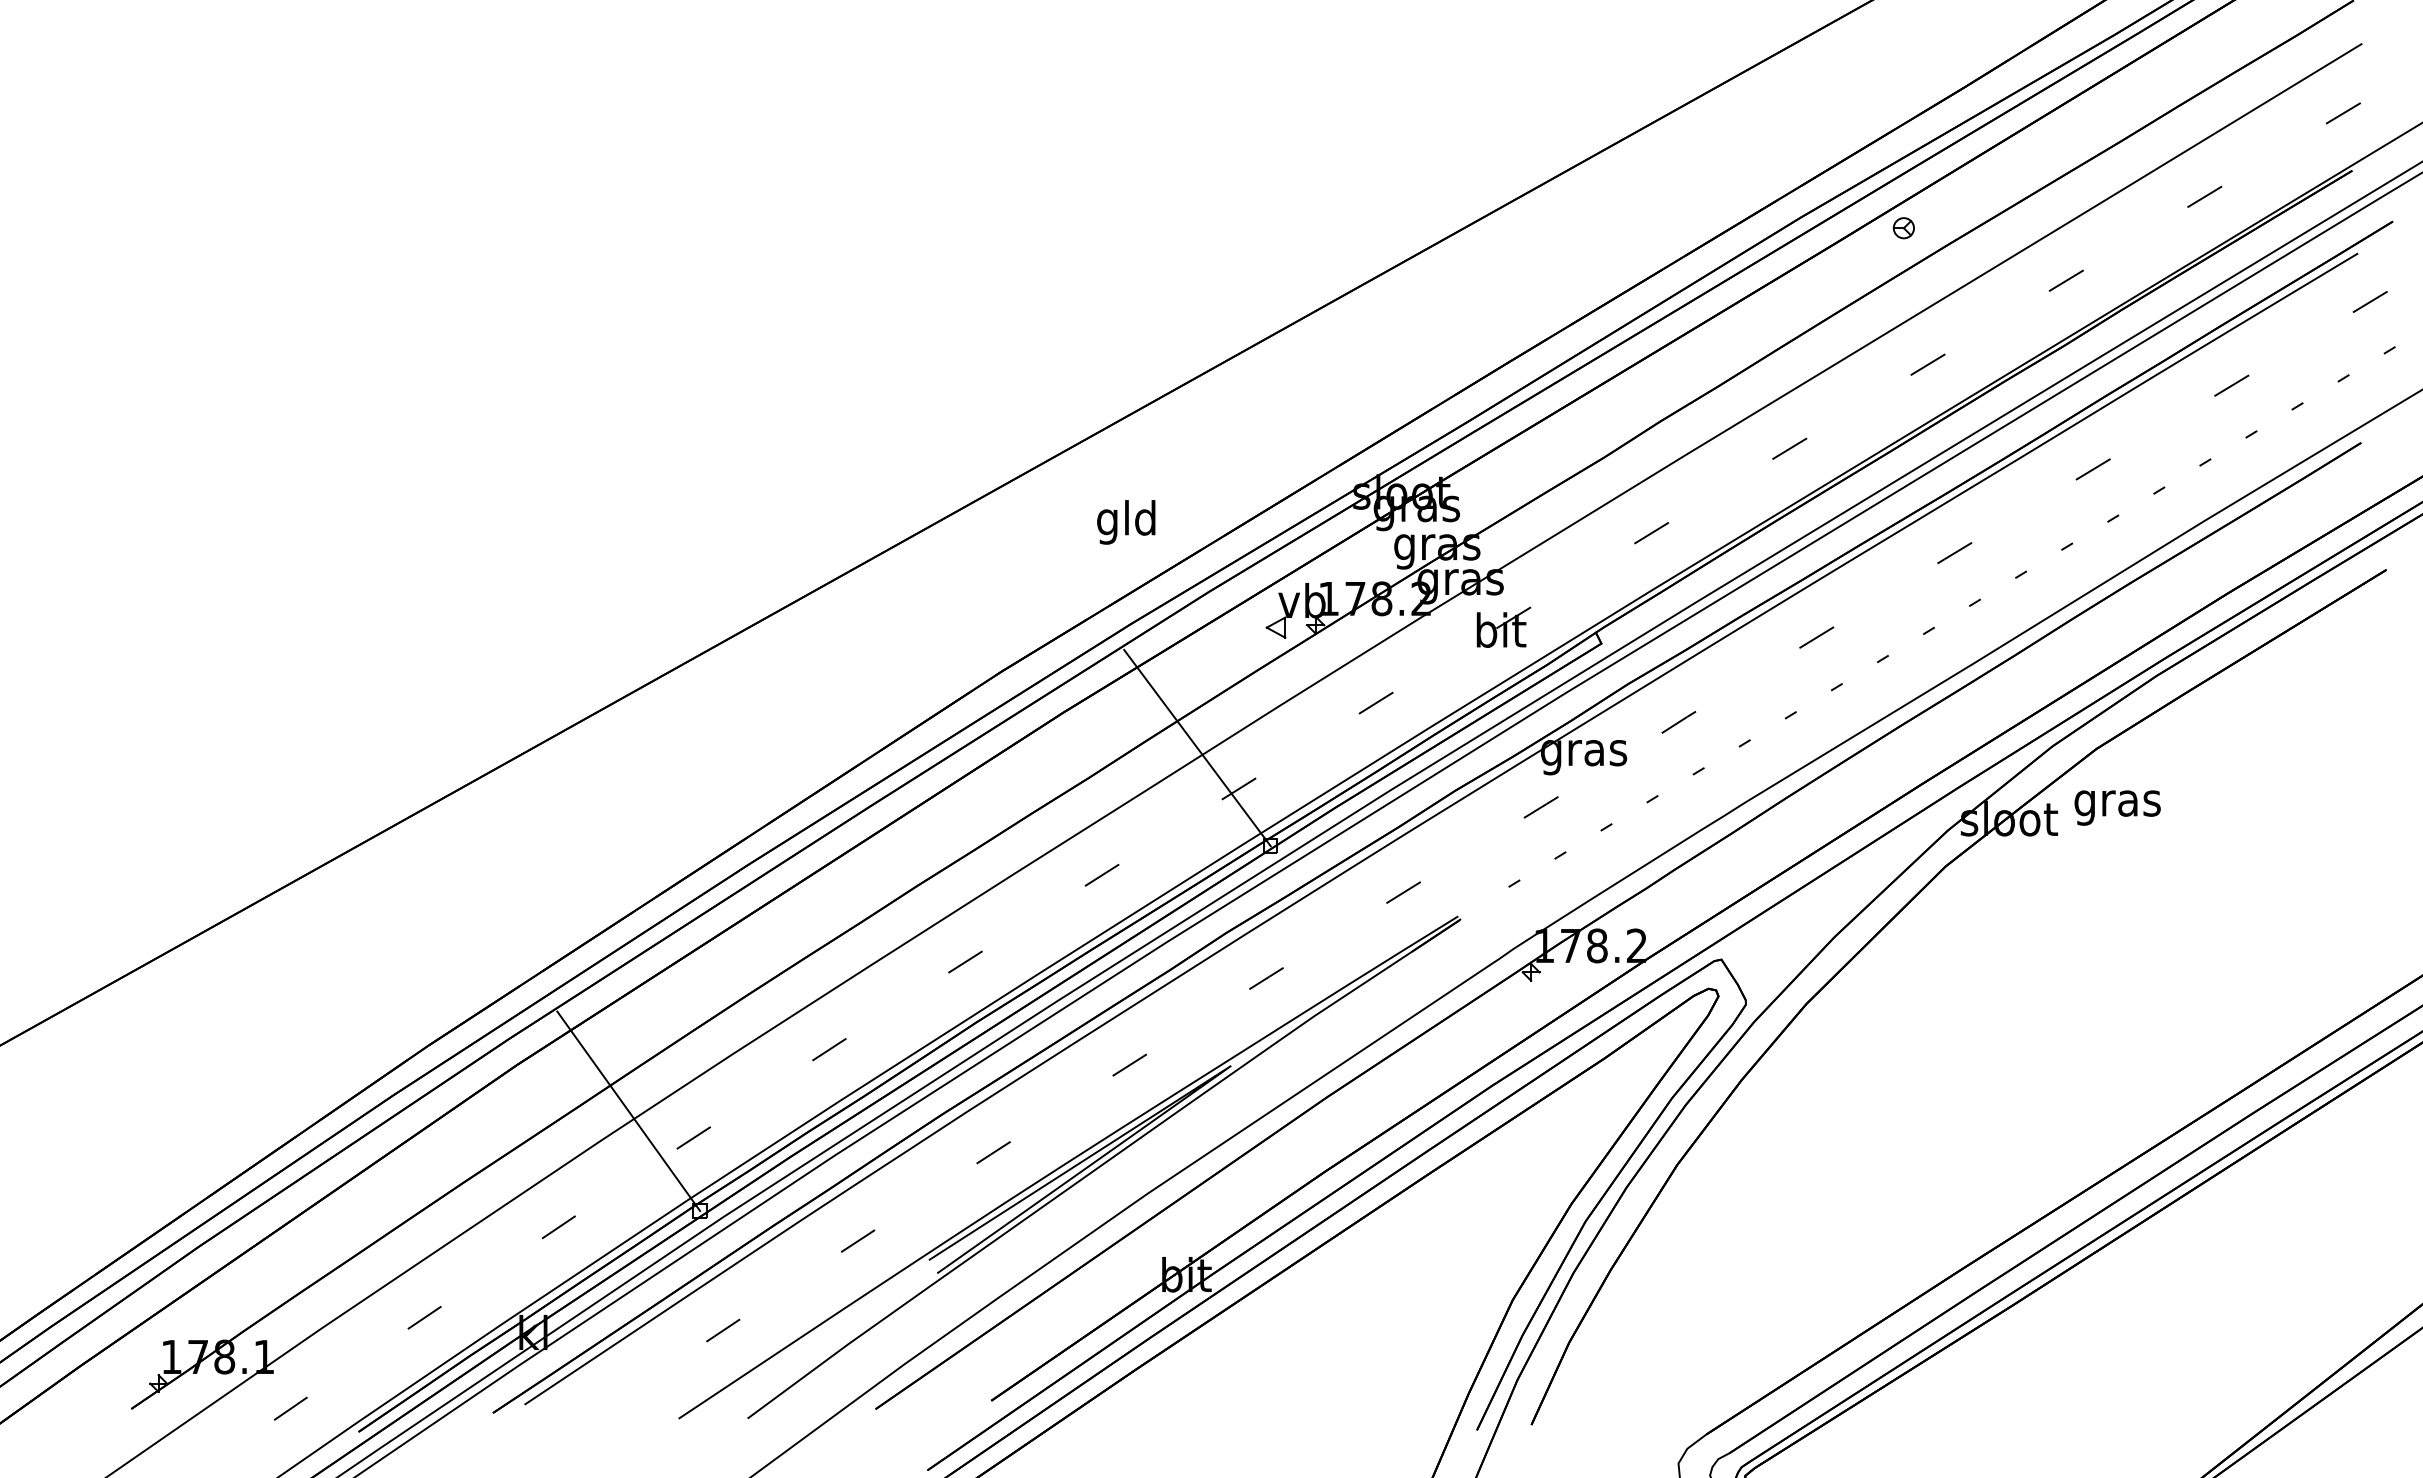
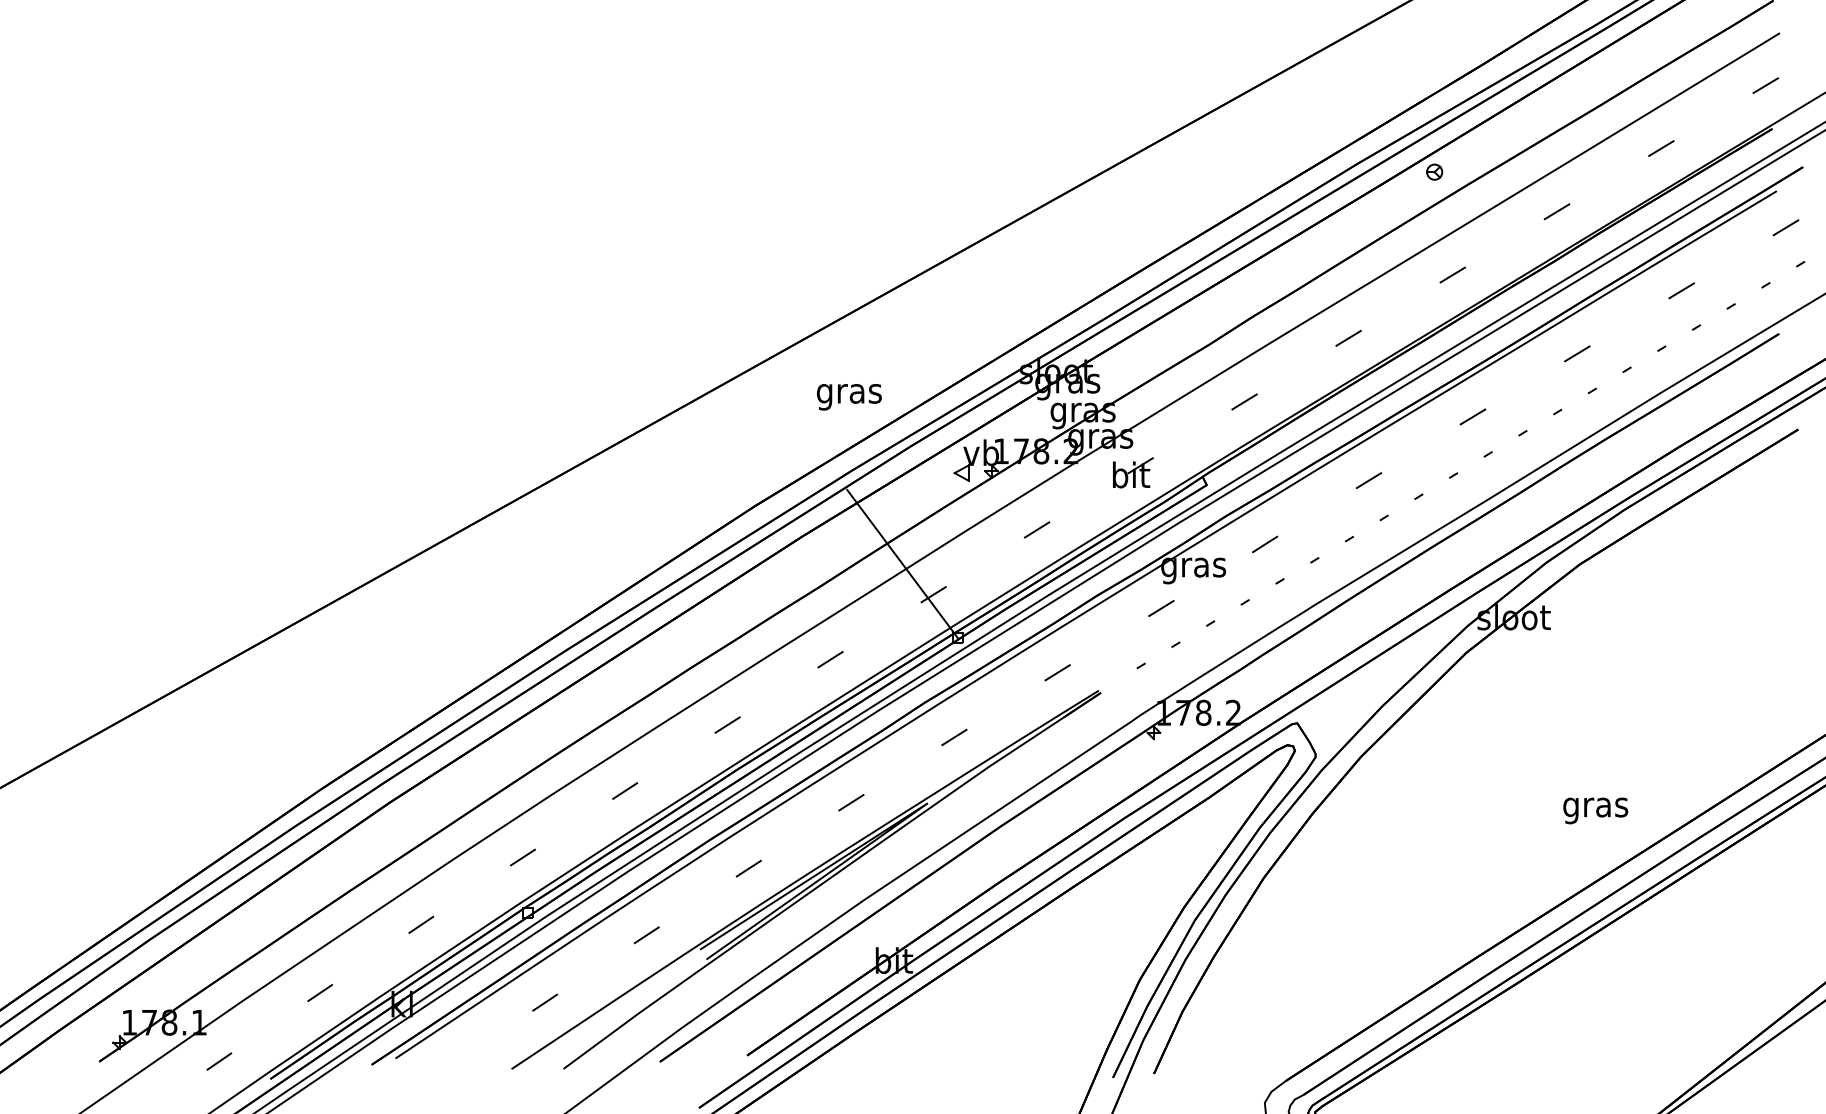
text: (1127, 522) -> (849, 393), gld -> gras
text: (2117, 807) -> (1595, 810), moved
line: (628, 1111) -> (473, 837), removed

